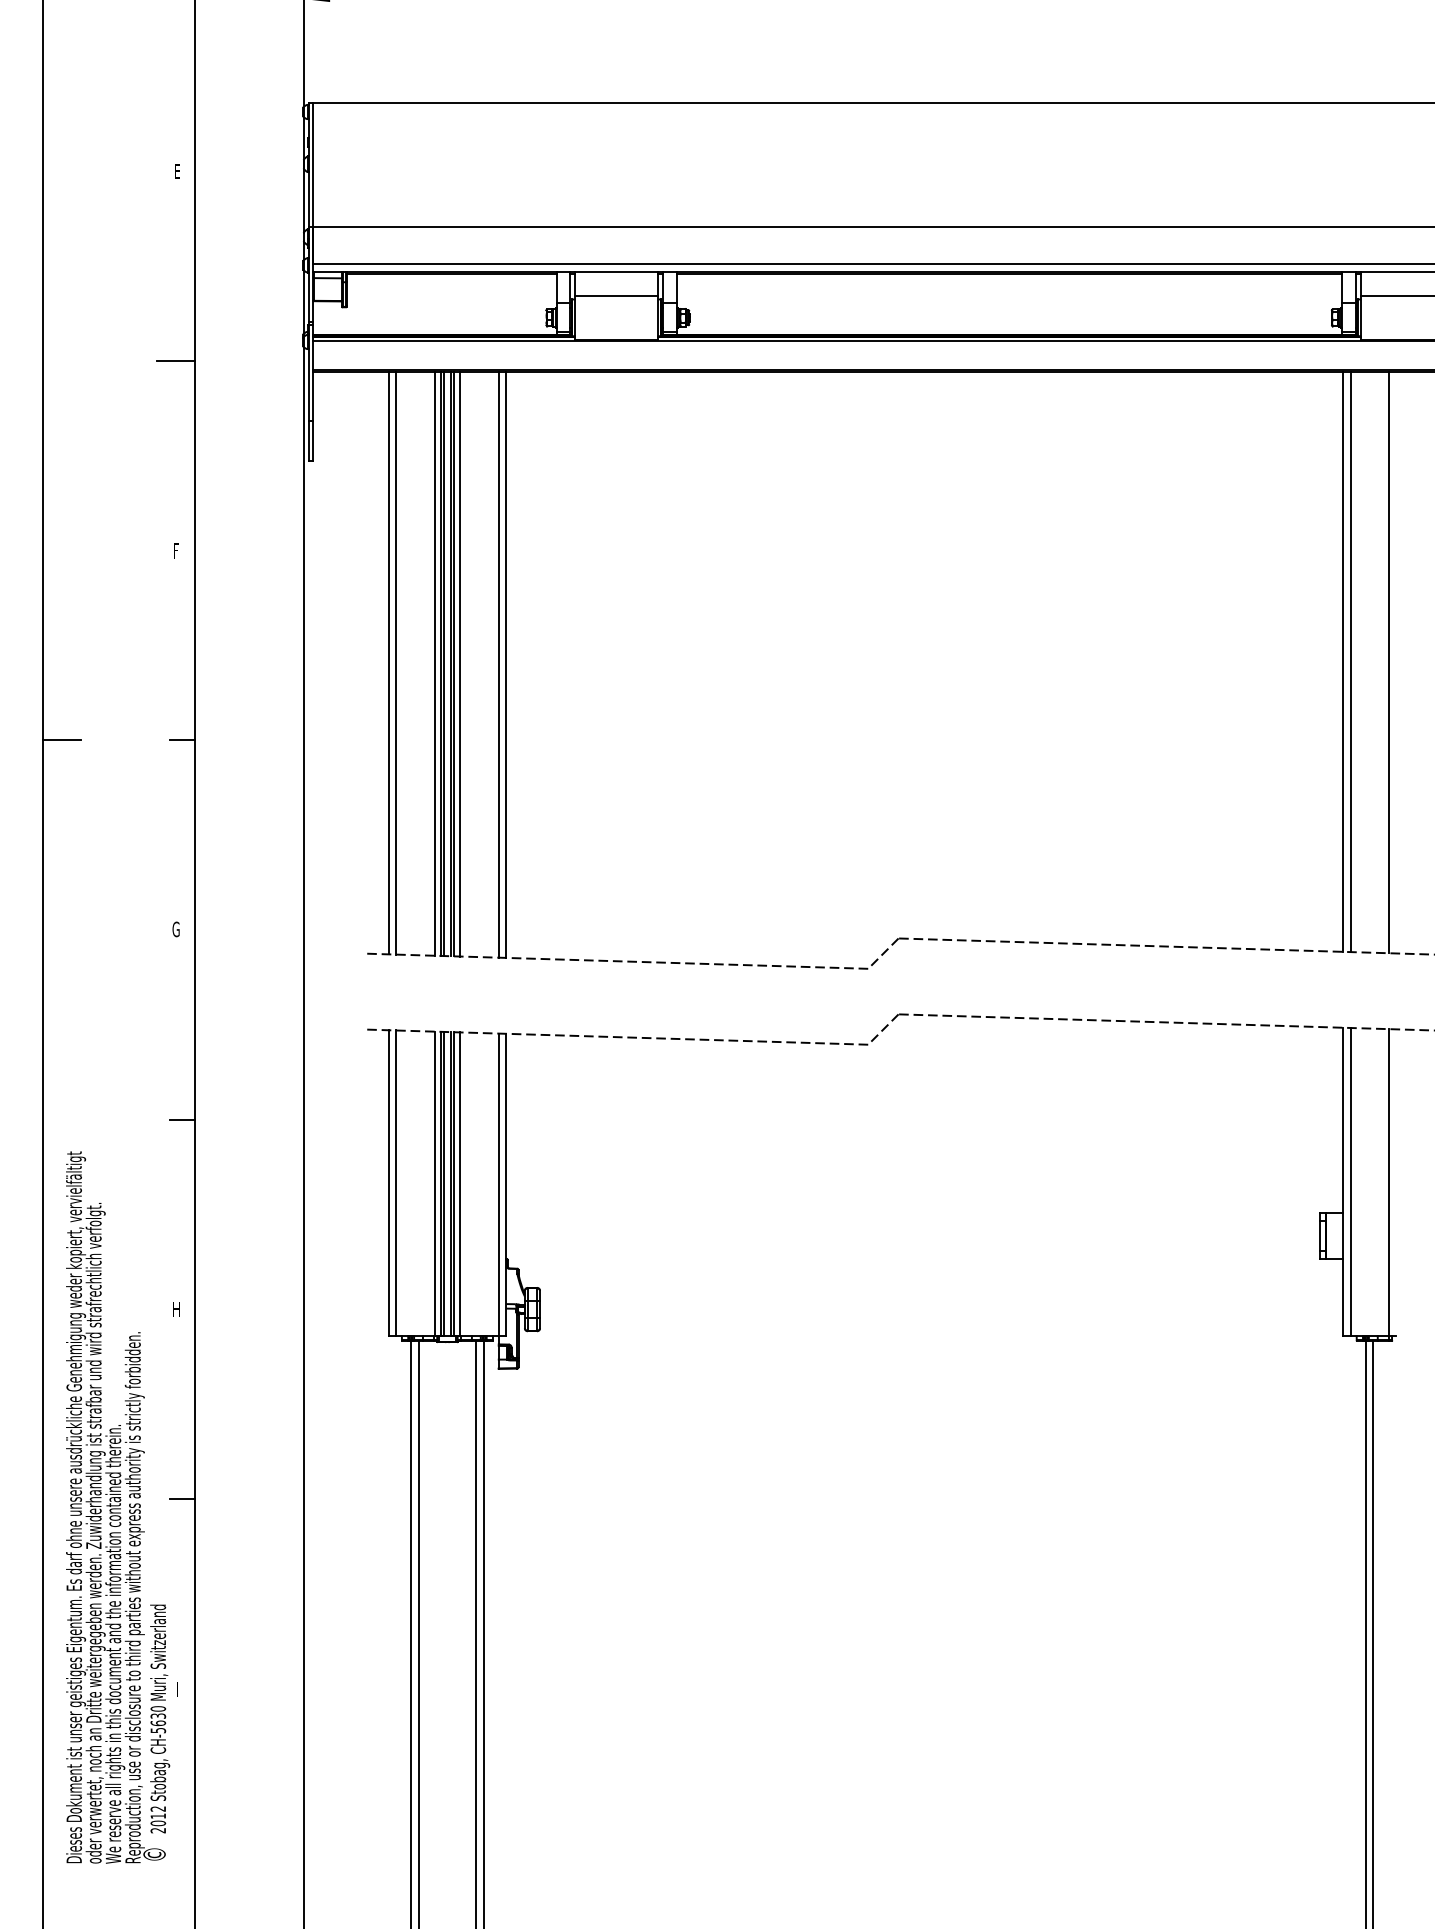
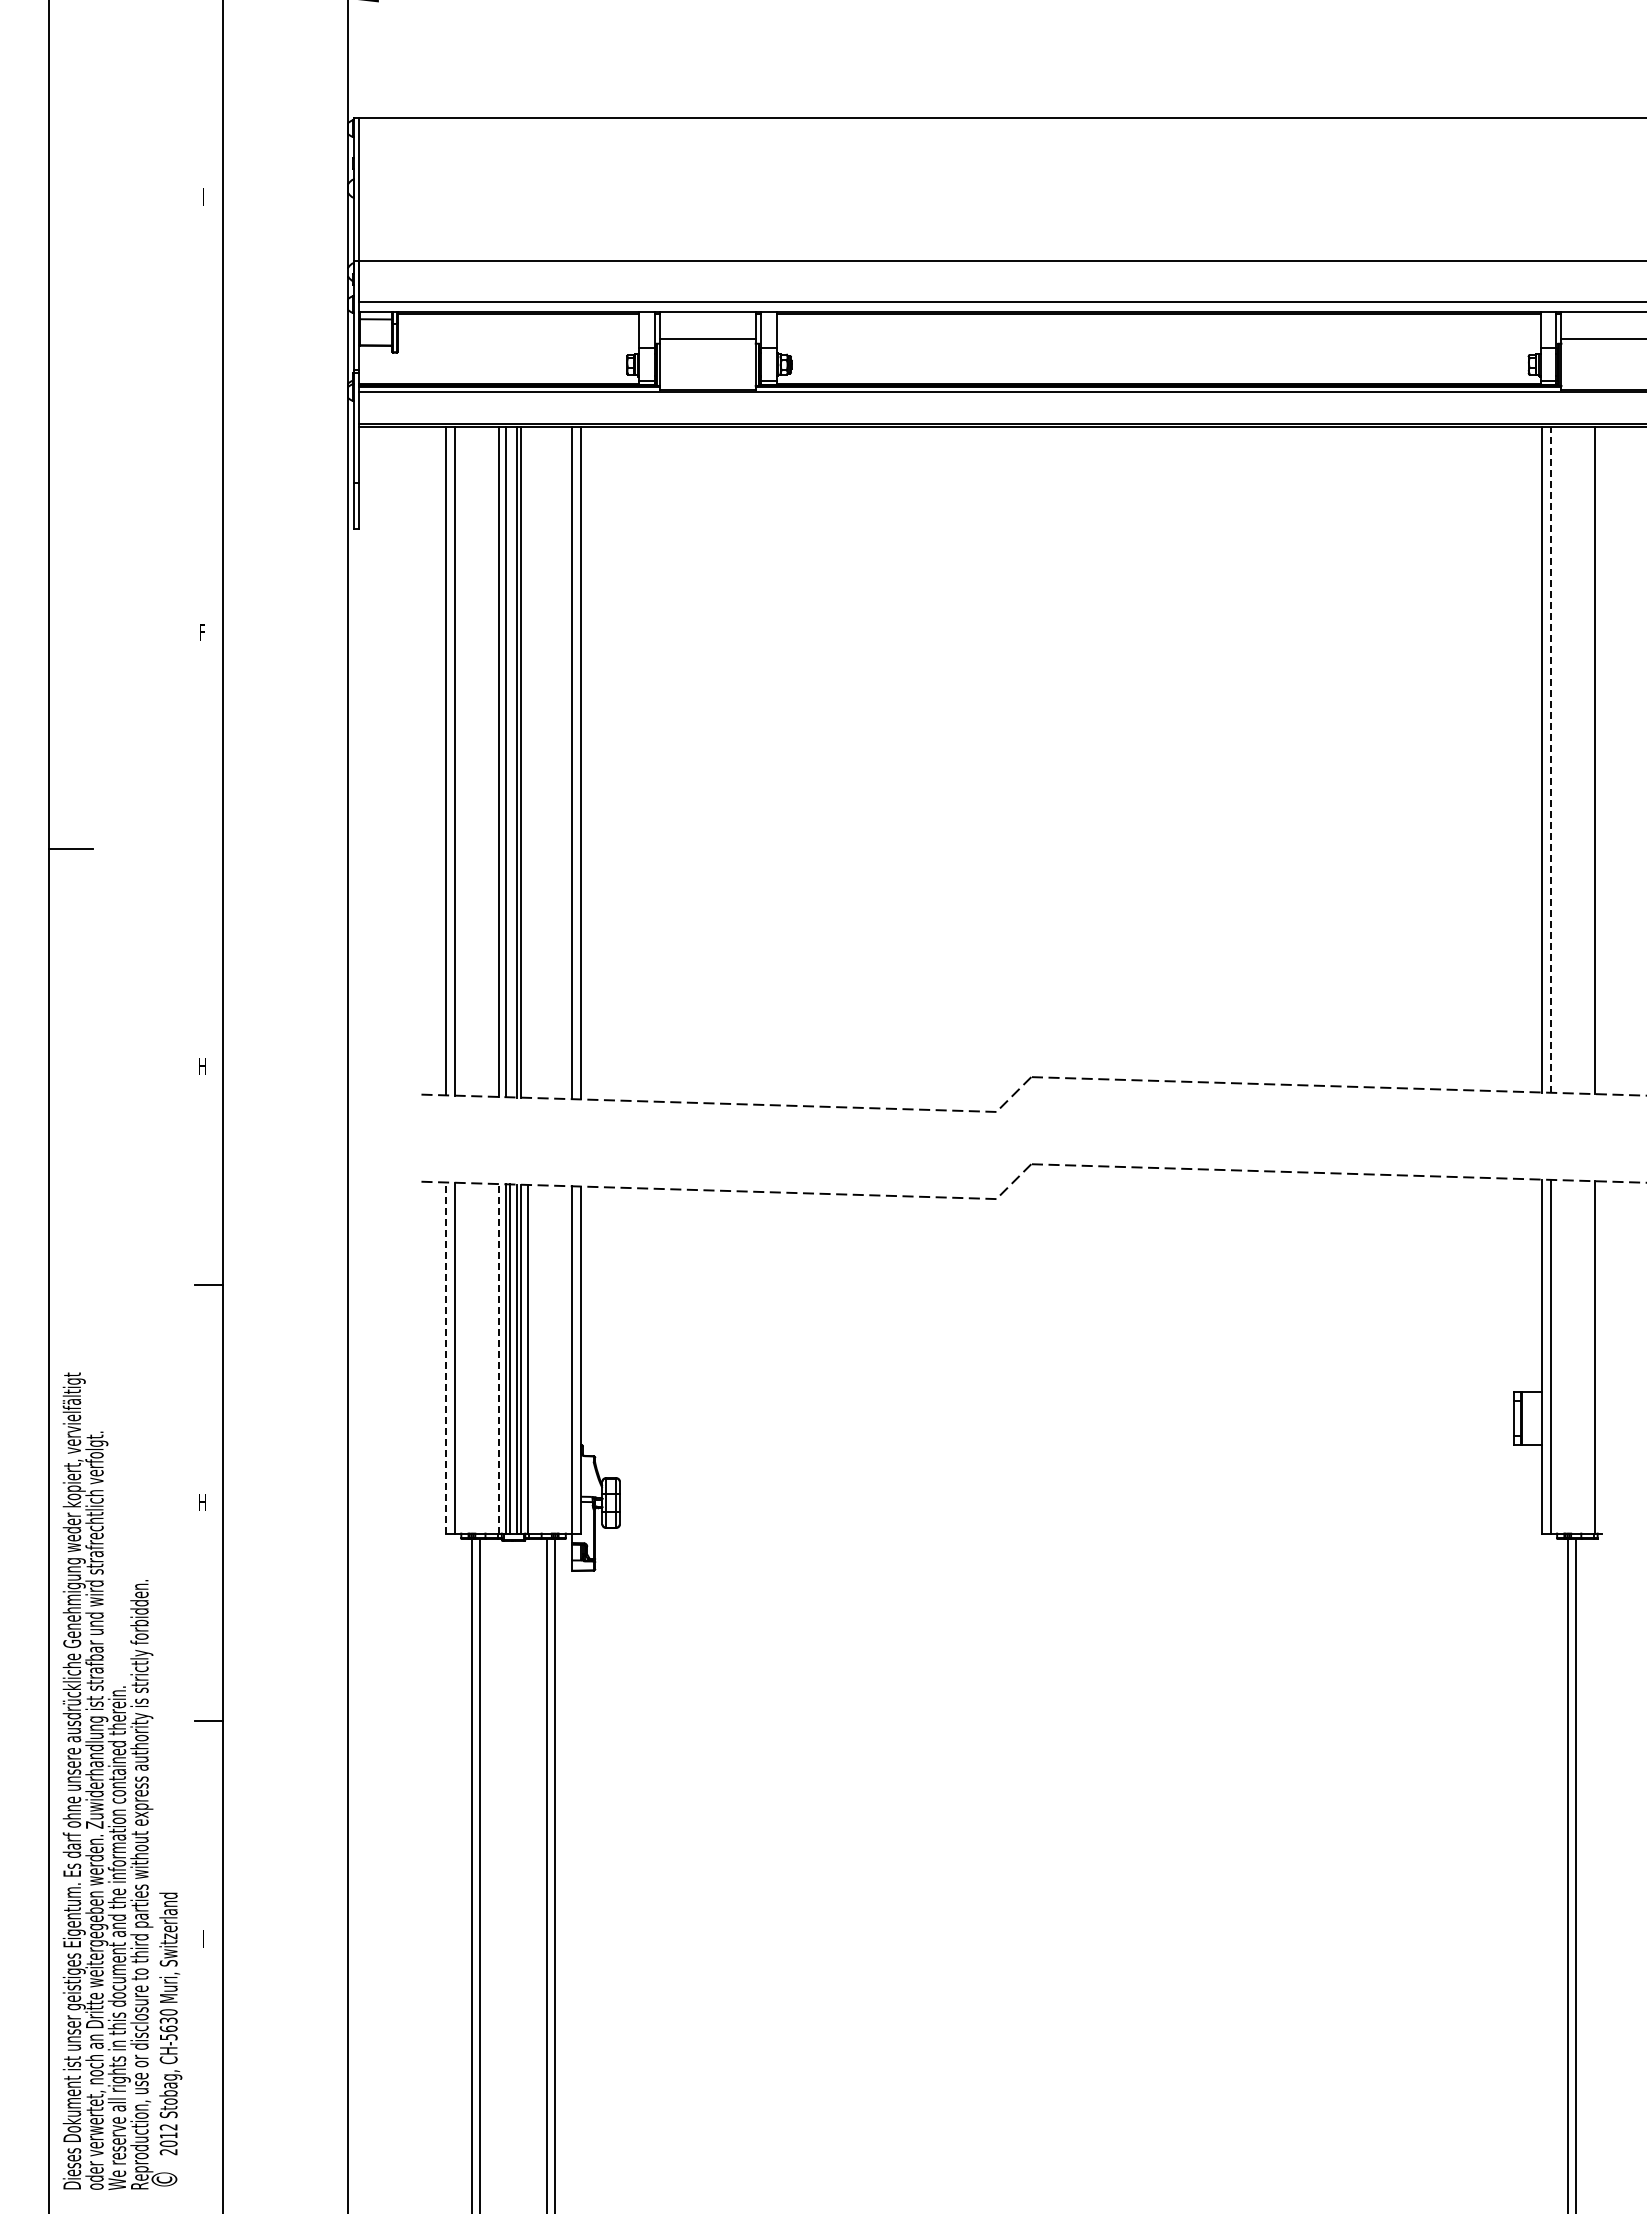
text: (177, 171) -> (203, 196), E -> I
line: (175, 360) -> (201, 413), removed
line: (1350, 661) -> (1550, 759), solid -> dashed
line: (443, 663) -> (509, 761), removed
line: (460, 663) -> (528, 761), removed
line: (181, 740) -> (208, 849), removed
text: (176, 929) -> (202, 1066), G -> H
line: (389, 1183) -> (446, 1358), solid -> dashed
line: (434, 1183) -> (498, 1358), solid -> dashed
text: (118, 1506) -> (122, 1780), moved

